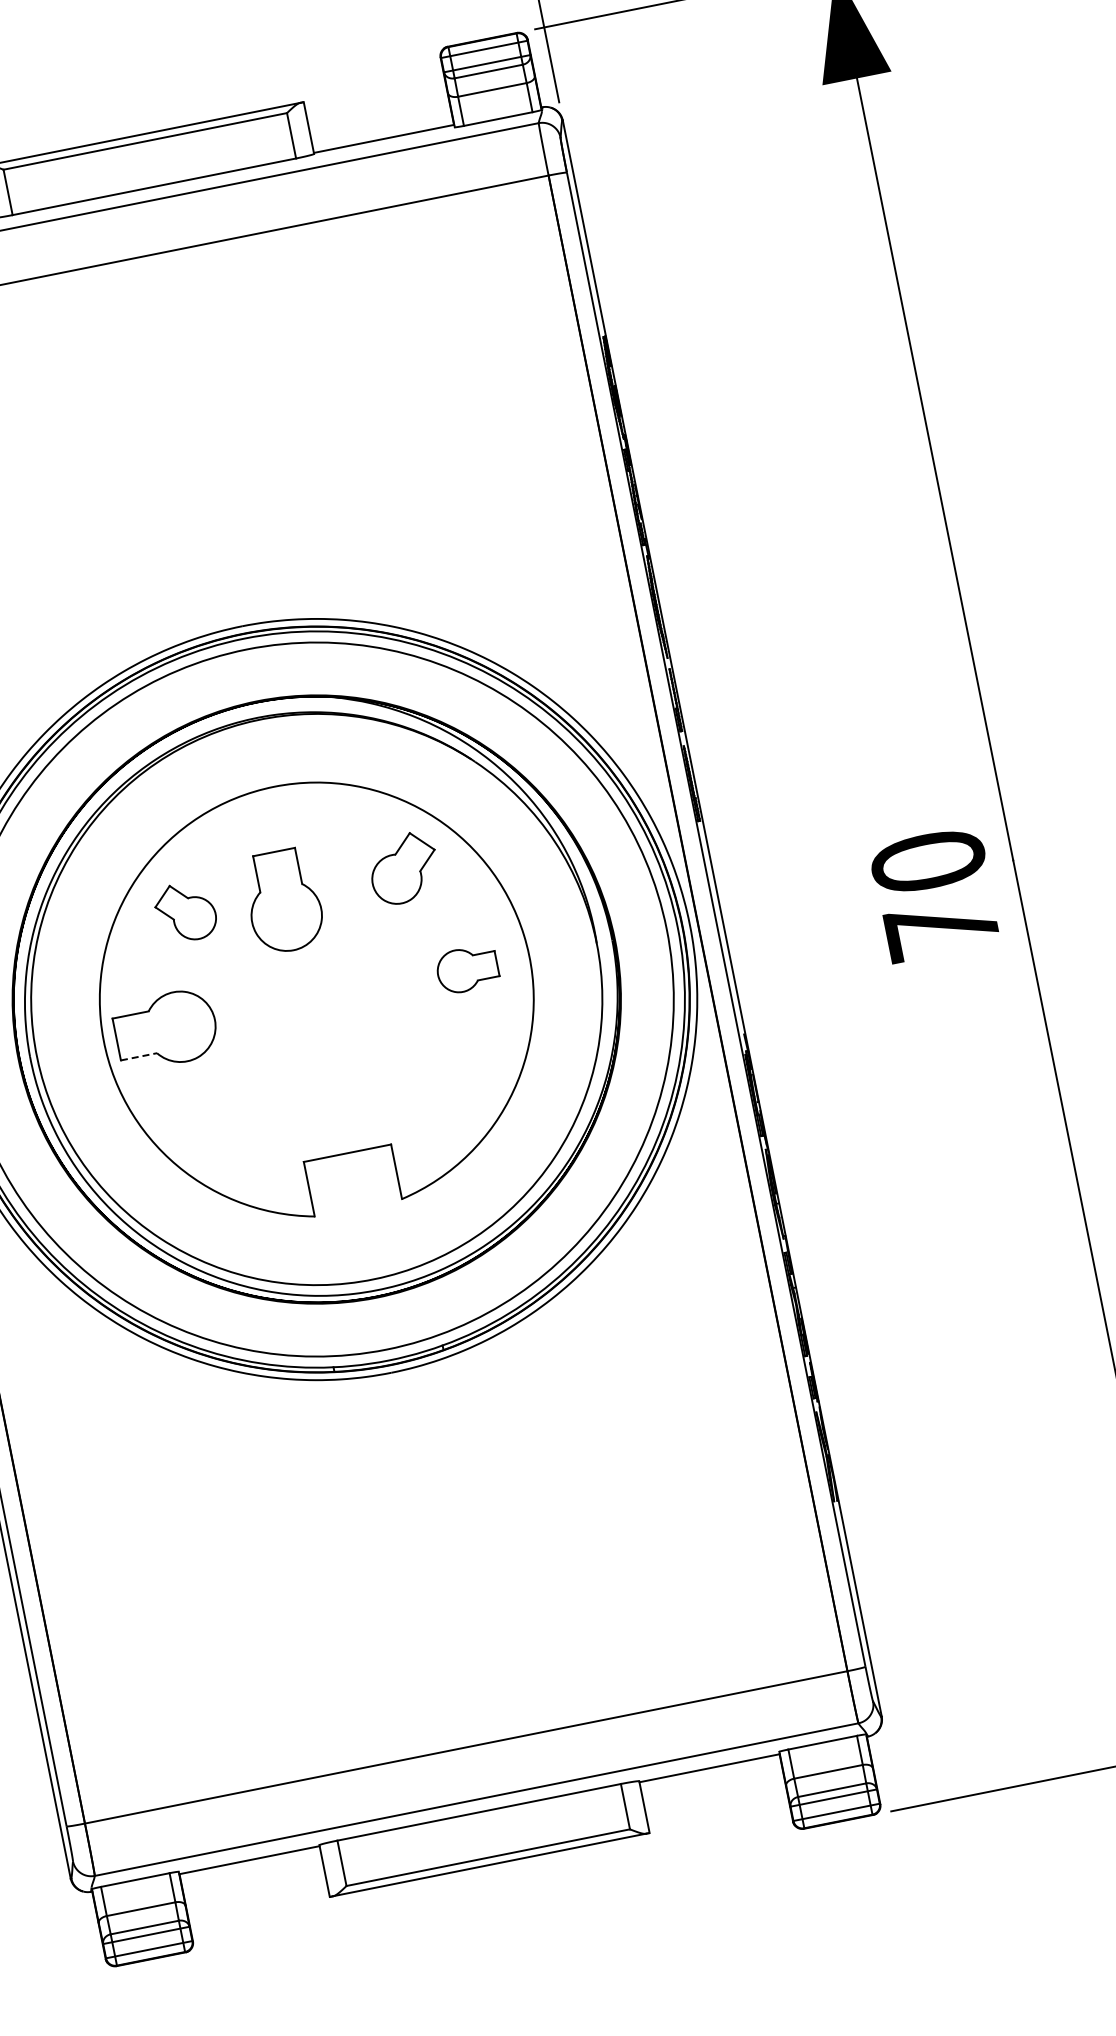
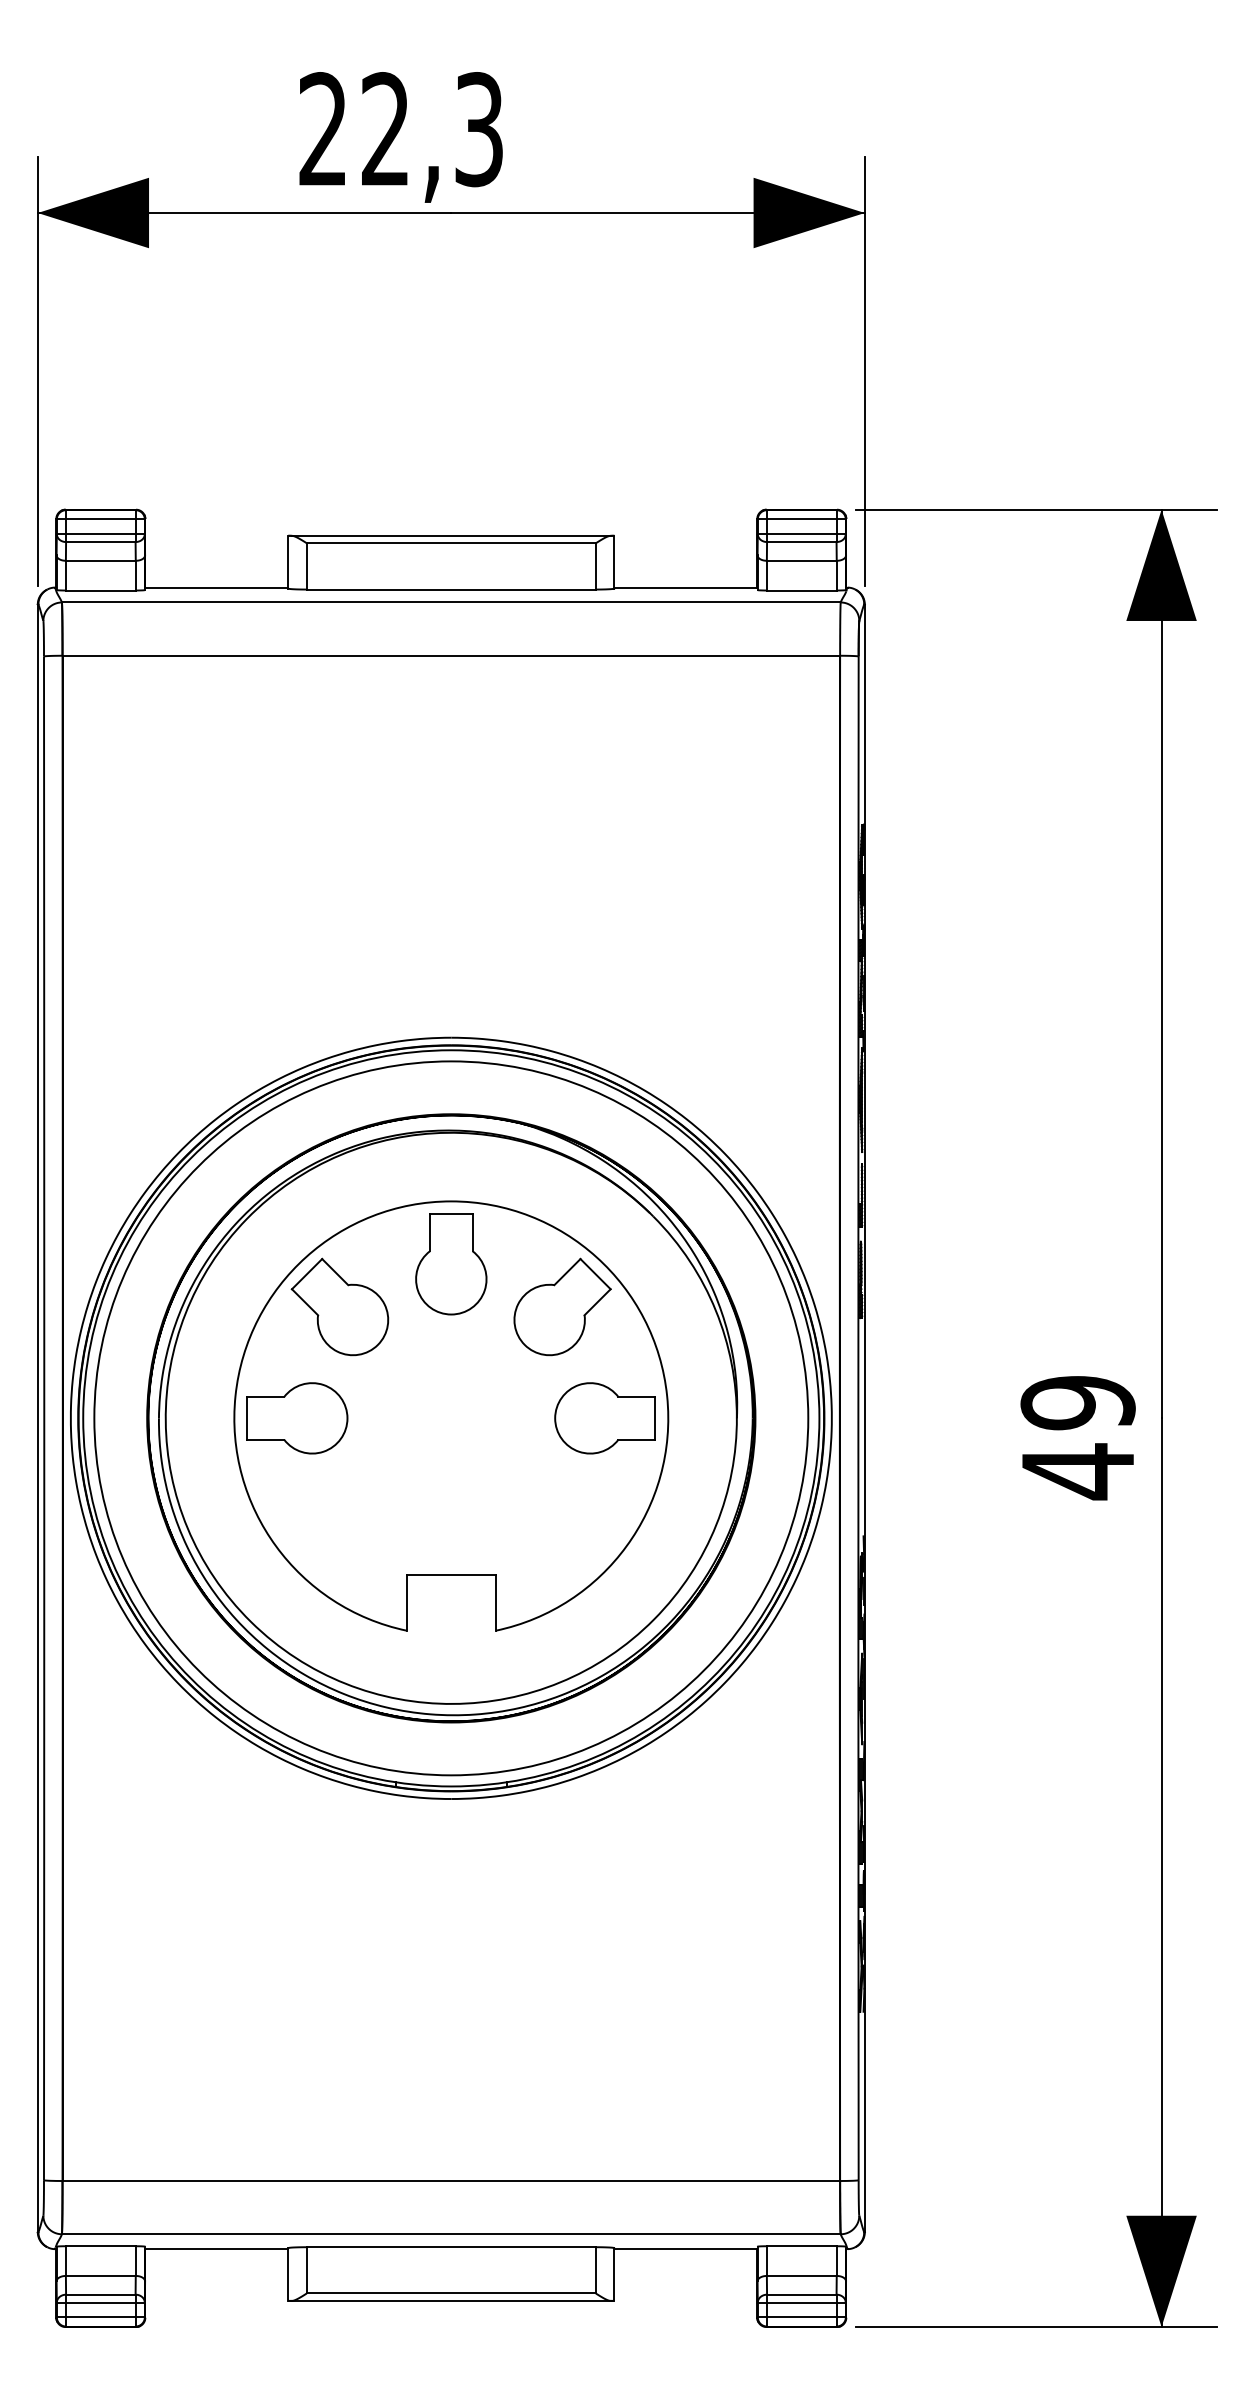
part: (403, 868) -> (562, 1306), size x1.43
text: (934, 895) -> (1077, 1437), 70 -> 49
part: (284, 901) -> (451, 1264), moved
part: (185, 911) -> (339, 1306), size x1.67
part: (467, 969) -> (604, 1418), size x1.67
line: (139, 1056) -> (266, 1439), dashed -> solid

